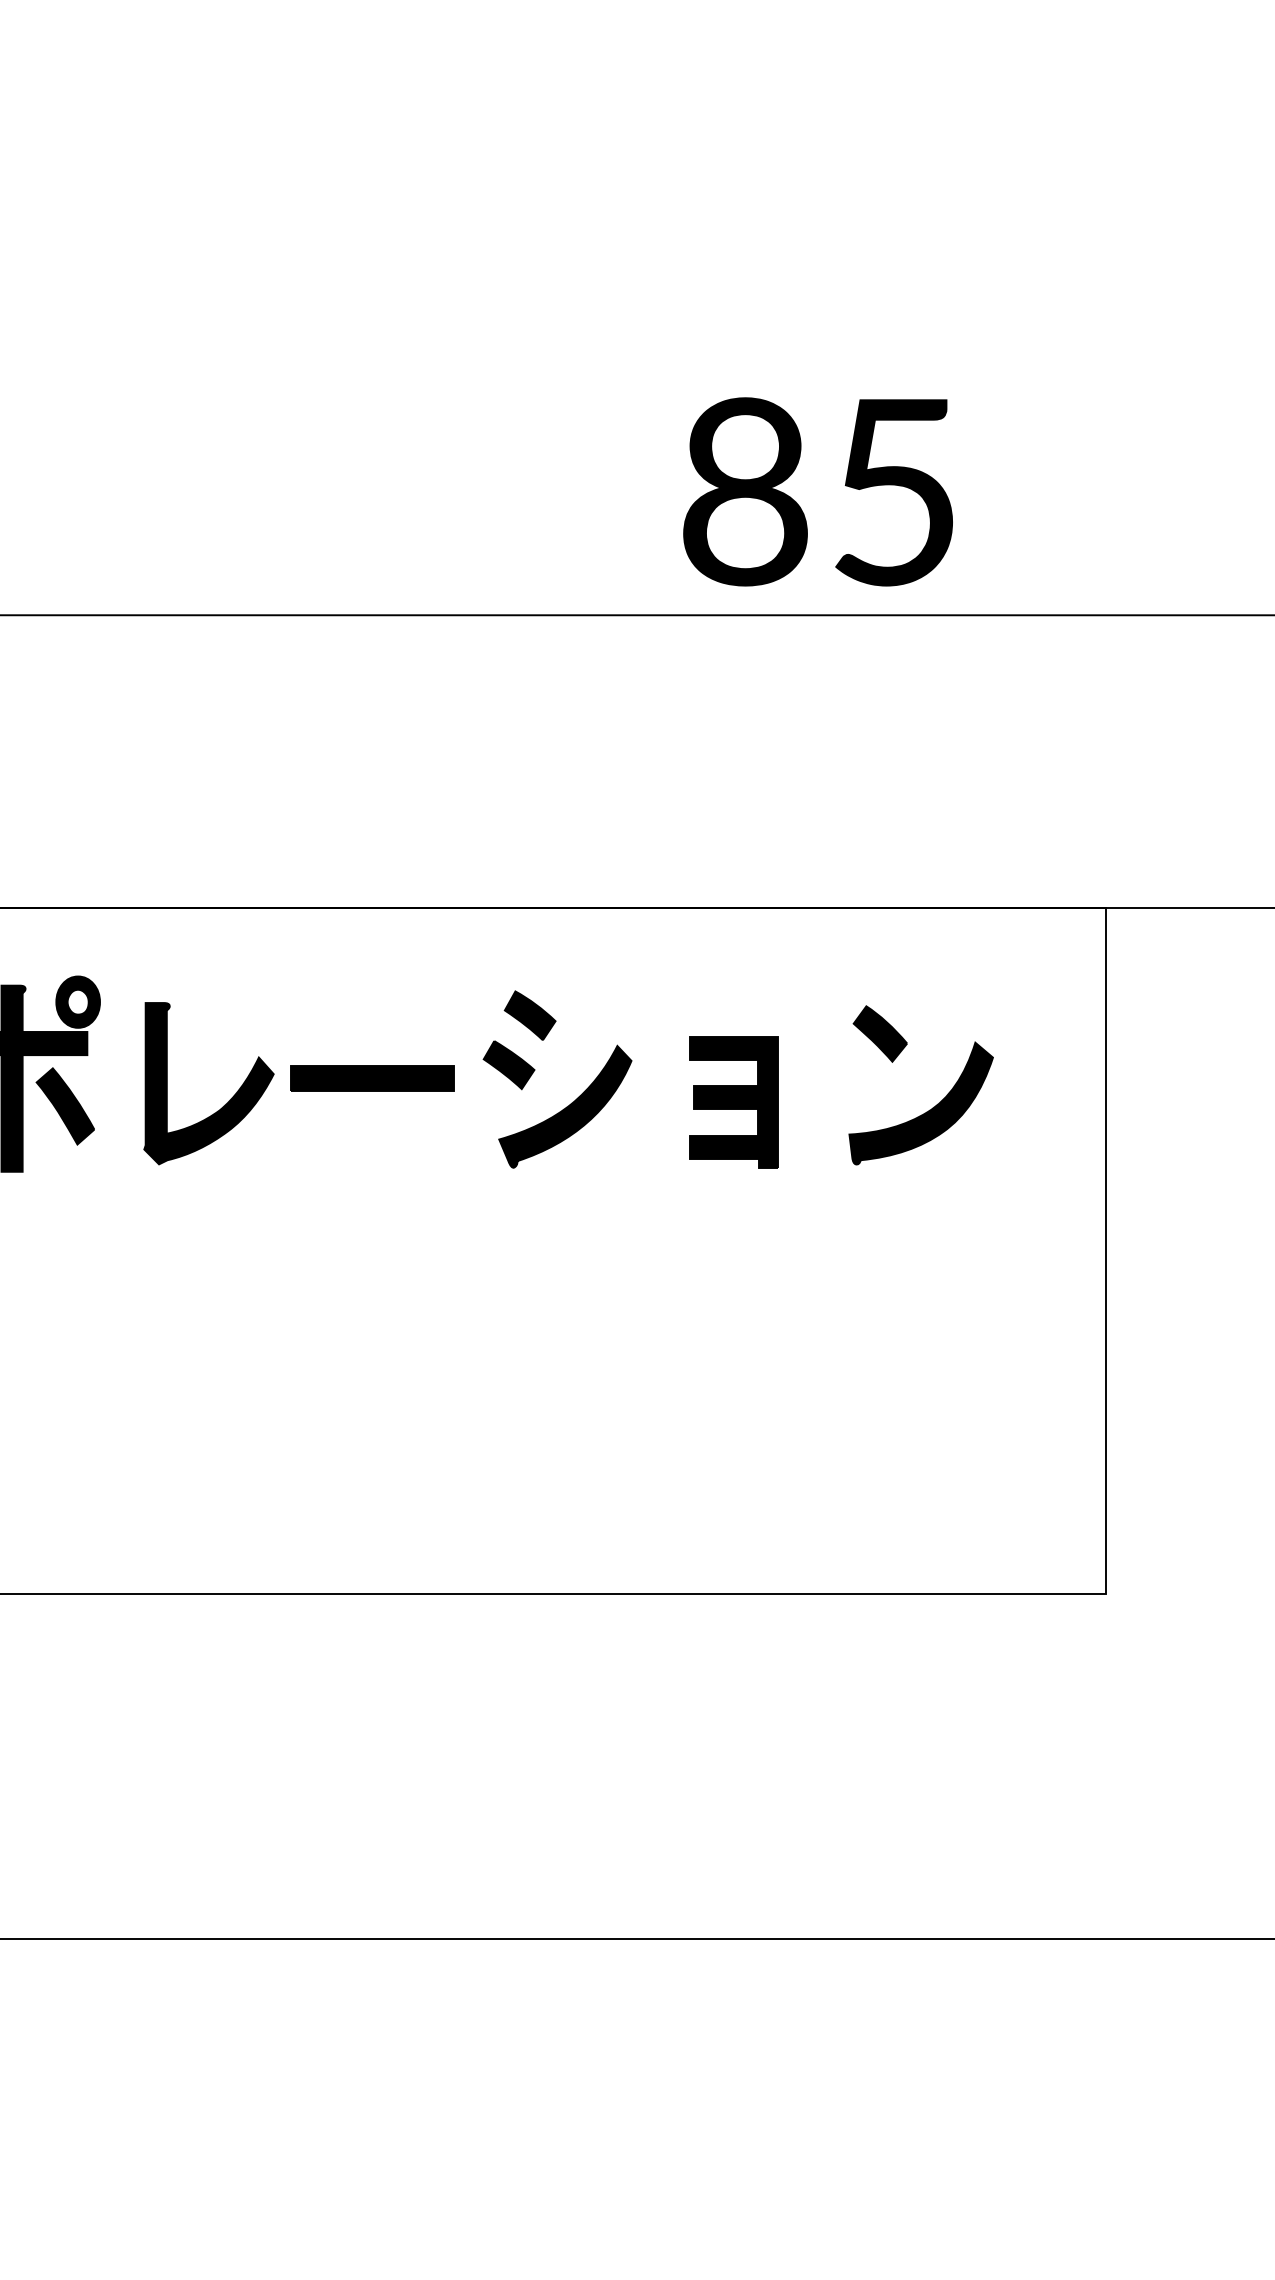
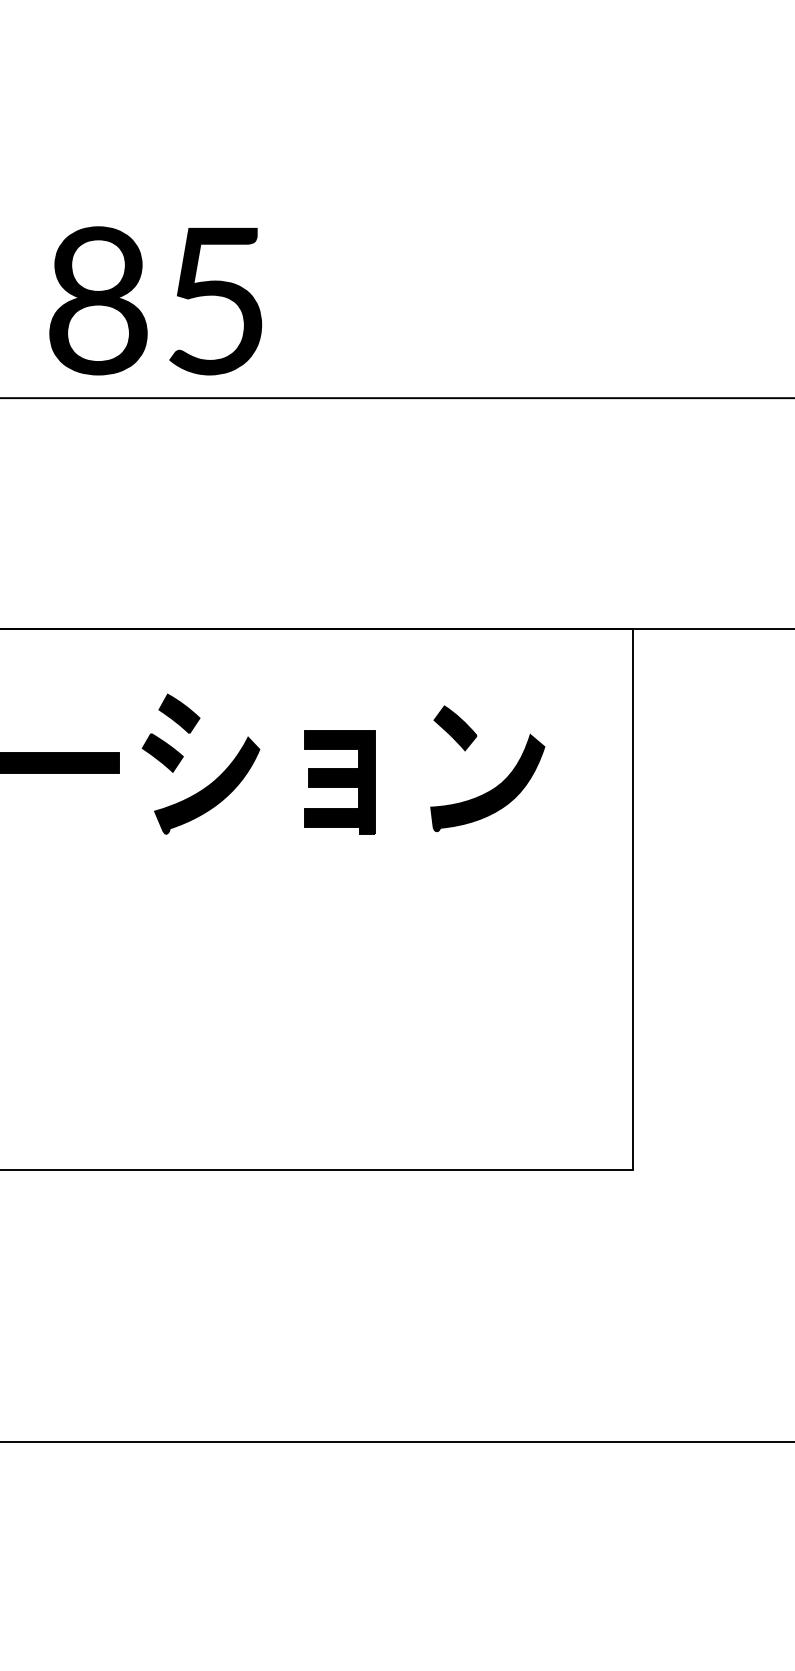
text: (817, 491) -> (155, 300), moved

